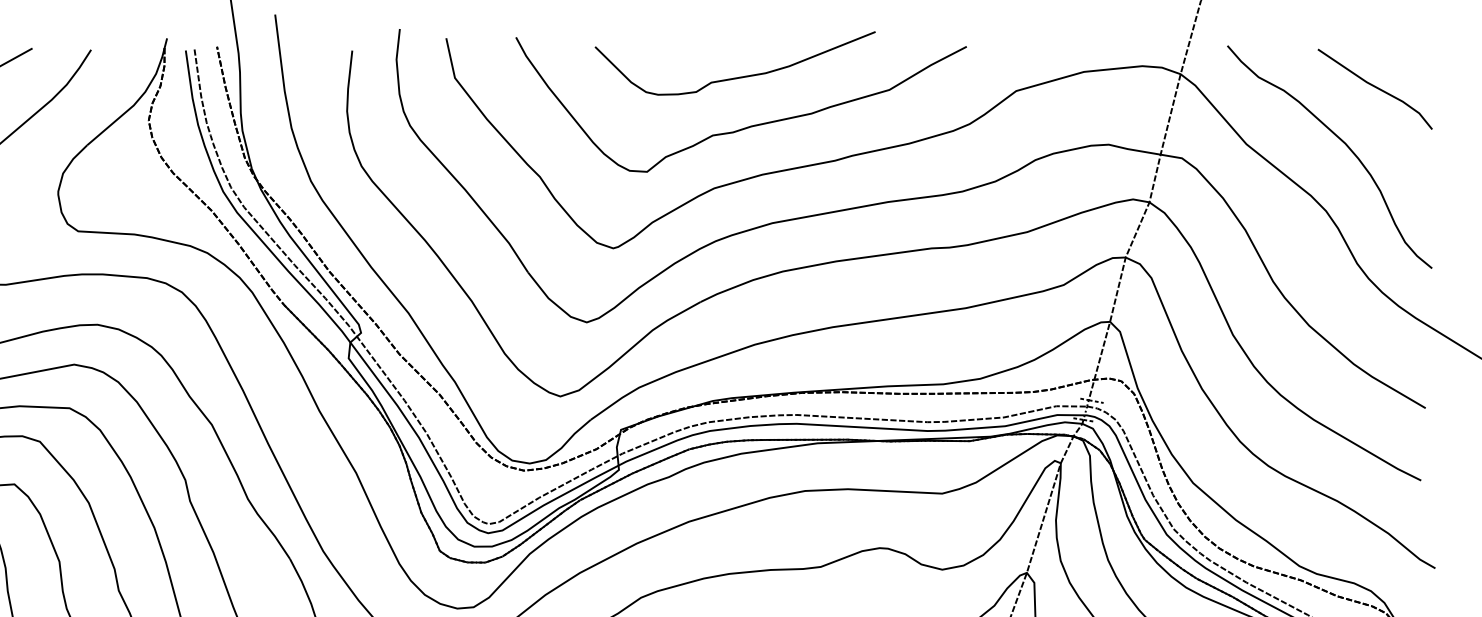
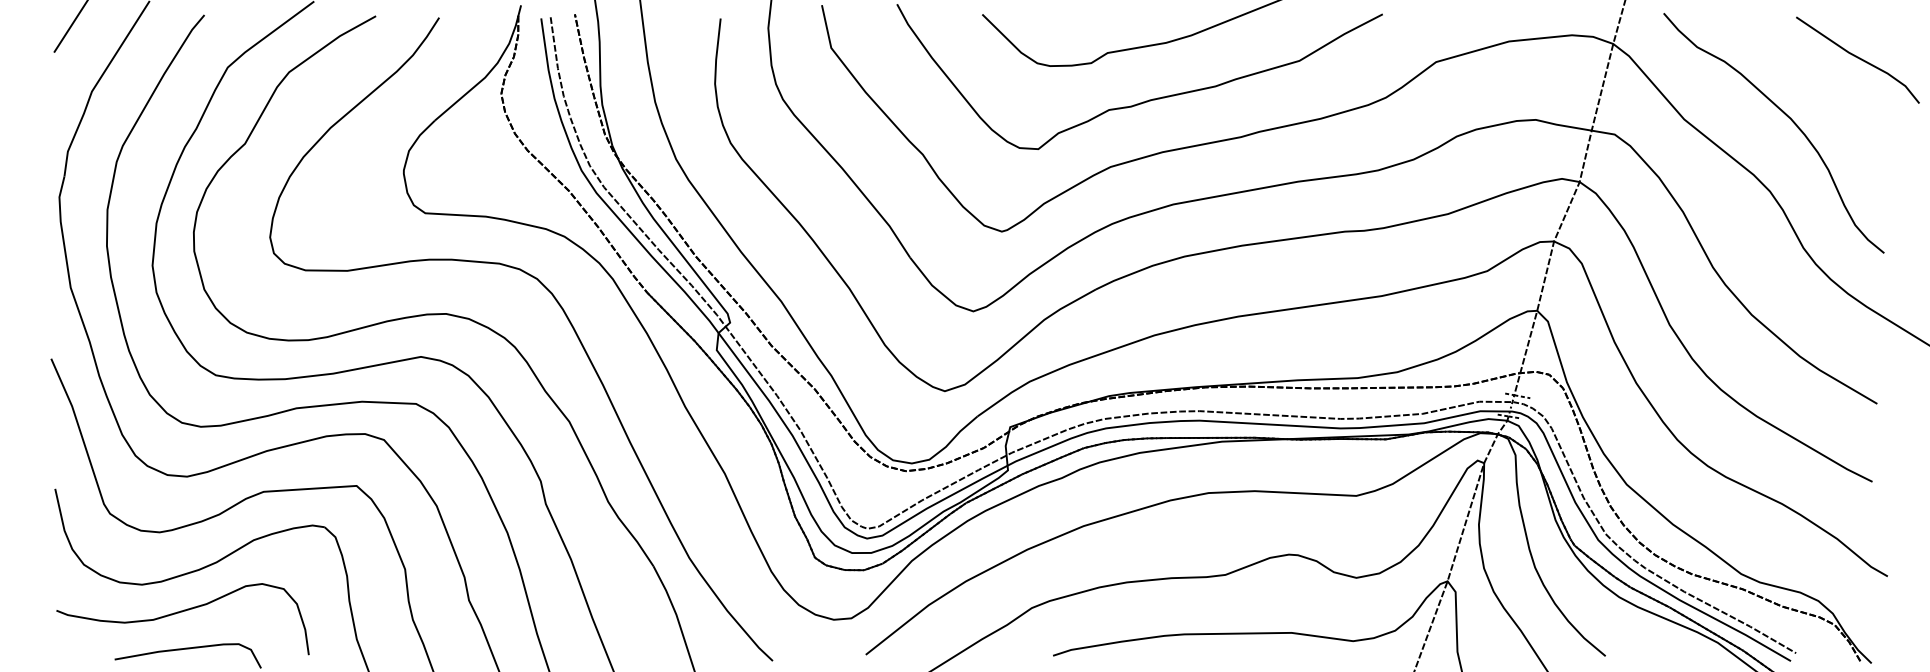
line: (1374, 87) -> (1857, 58), moved

